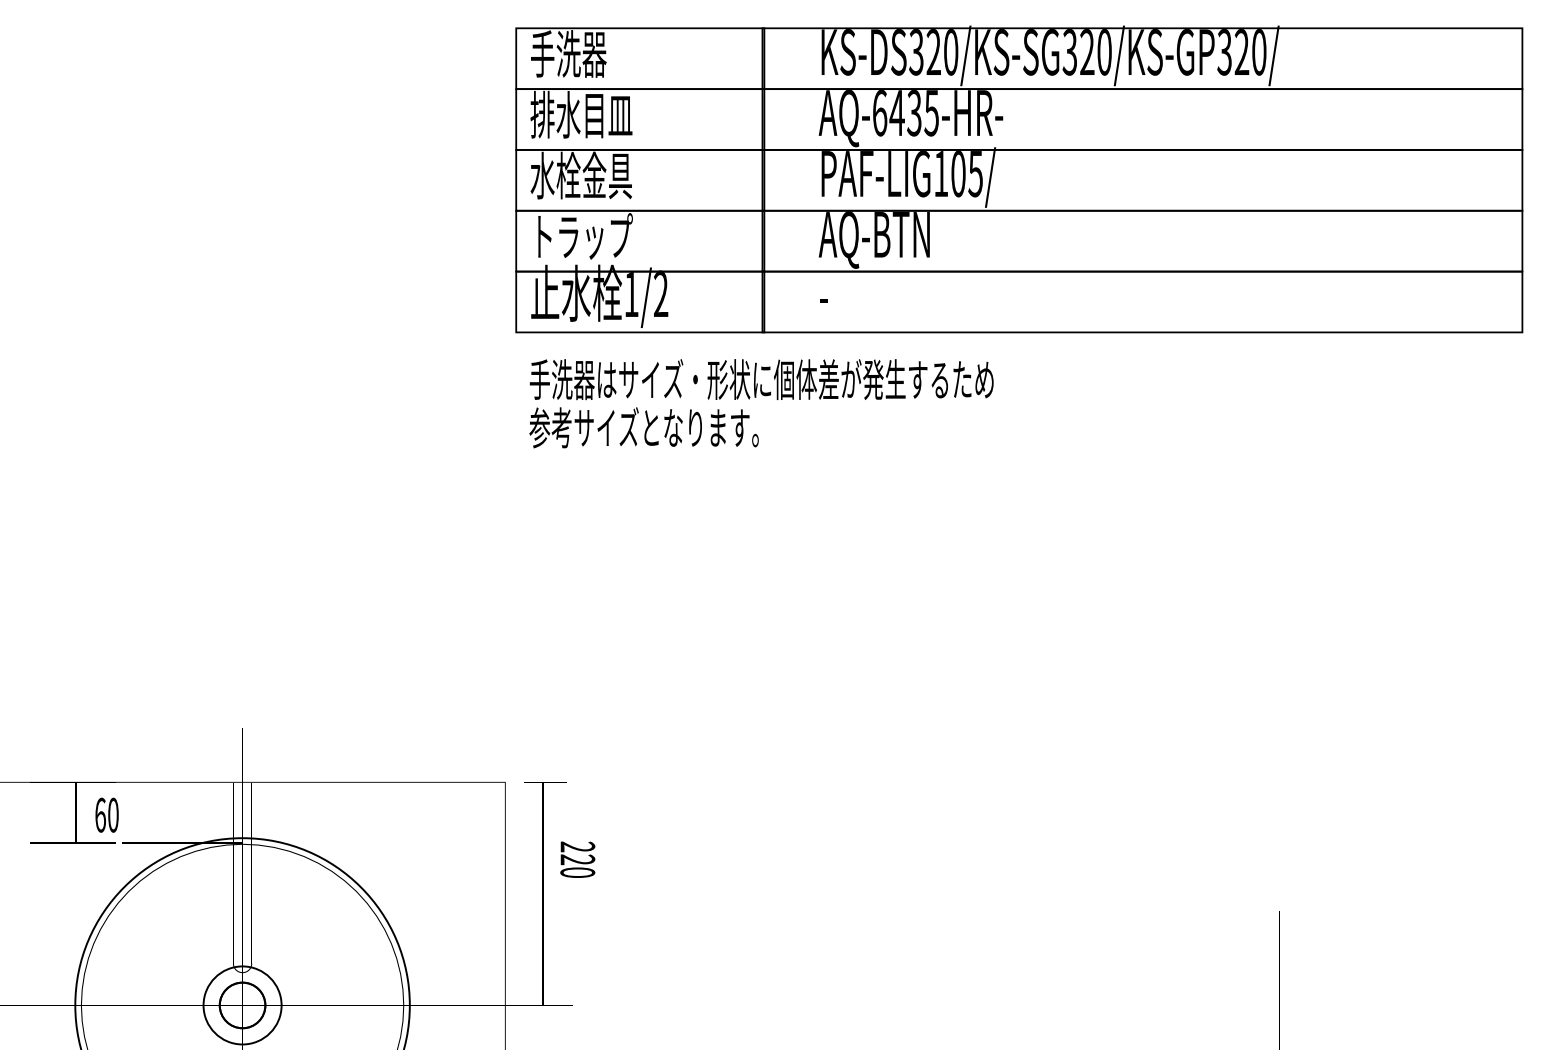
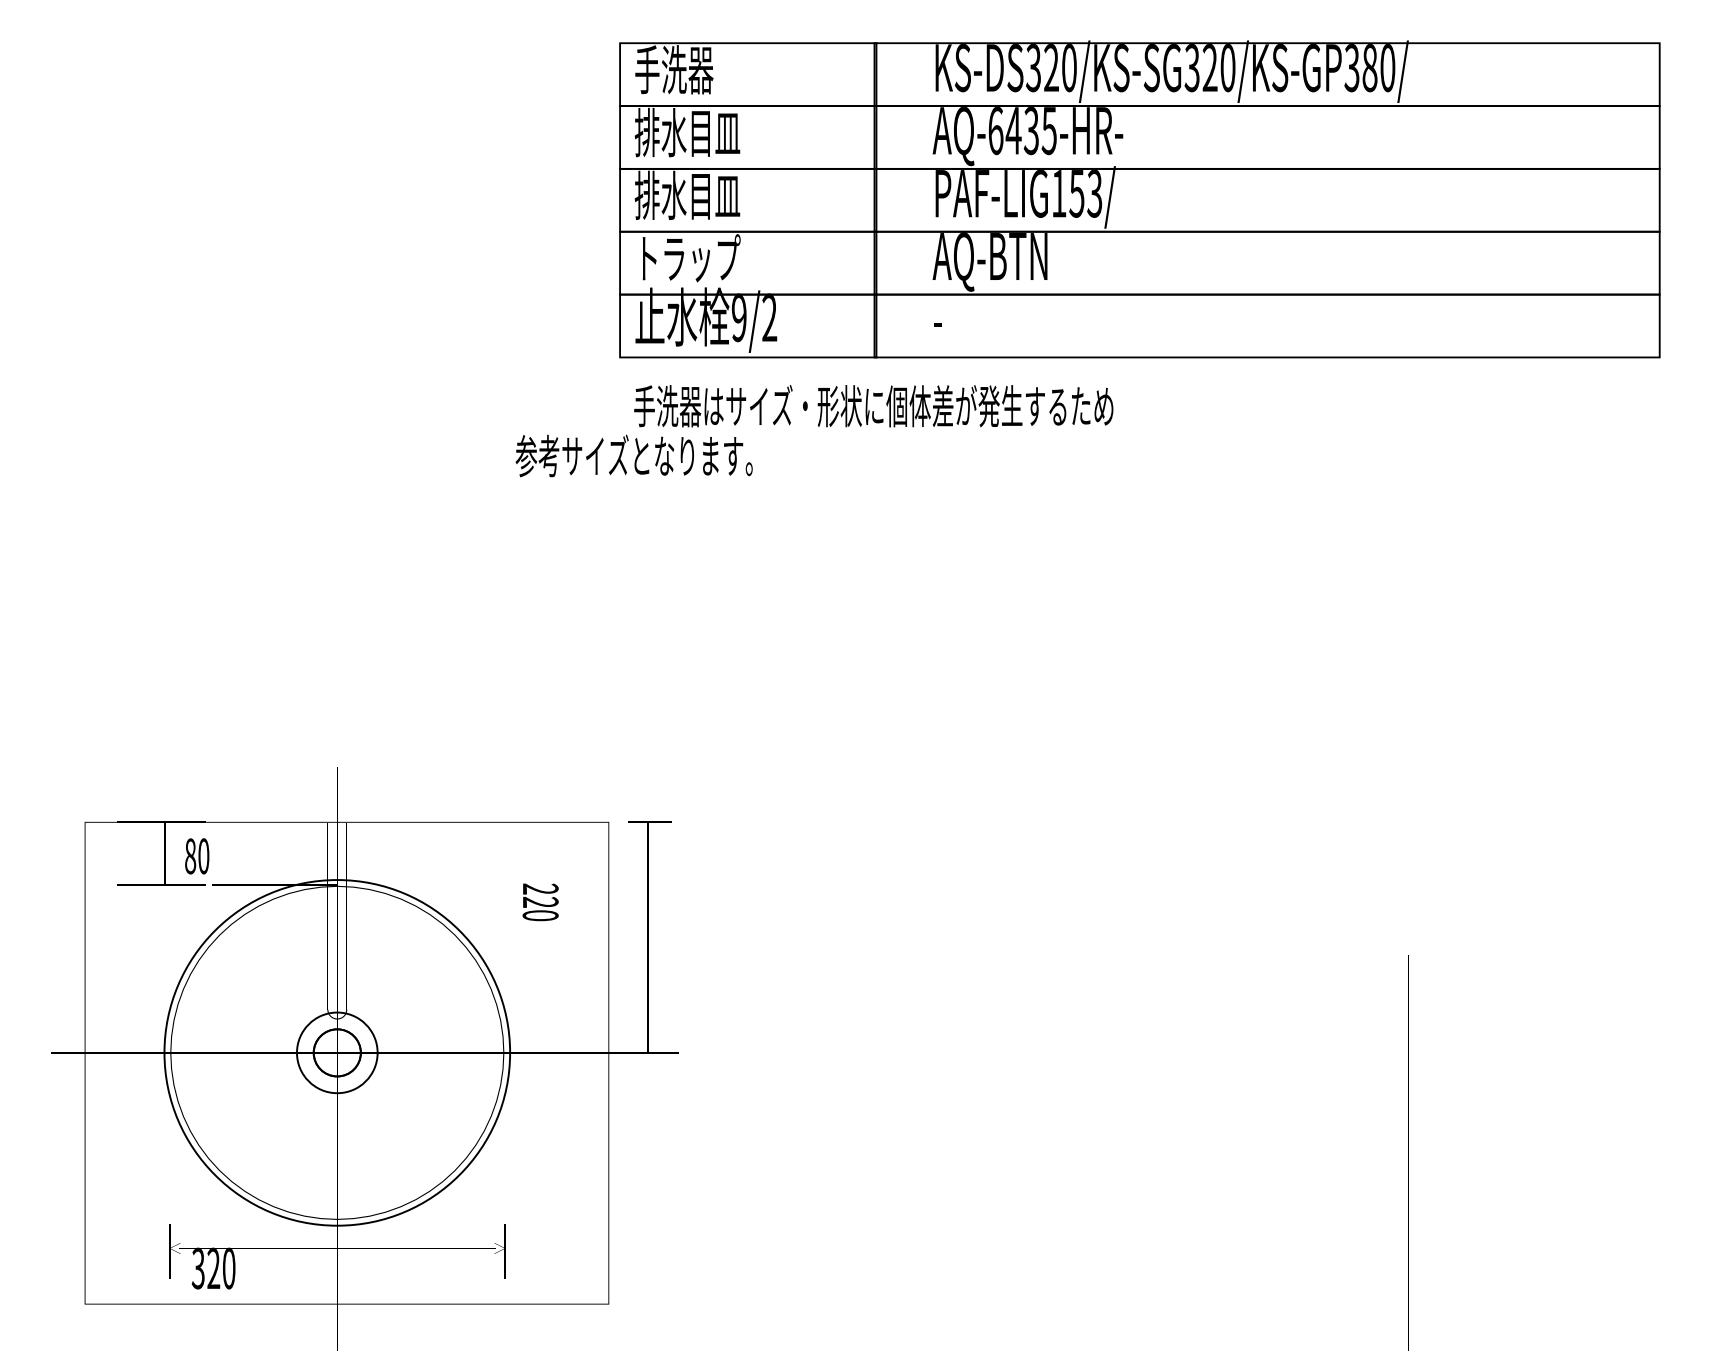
text: (1241, 52) -> (1369, 68), KS-DS320/KS-SG320/KS-GP320/ -> KS-DS320/KS-SG320/KS-GP380/
text: (966, 173) -> (1085, 193), PAF-LIG105/ -> PAF-LIG153/
text: (581, 174) -> (687, 194), 水栓金具 -> 排水目皿
text: (630, 293) -> (738, 317), 1/2 -> 9/2
text: (643, 427) -> (633, 455), moved
text: (100, 815) -> (190, 856), 60 -> 80
text: (577, 859) -> (540, 902), moved

